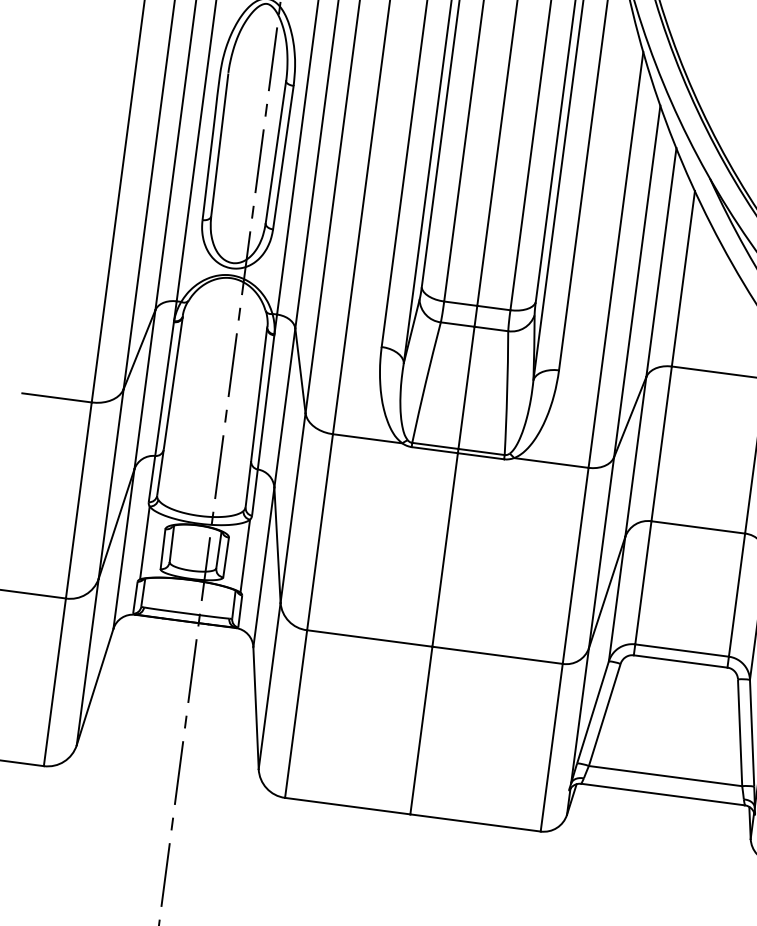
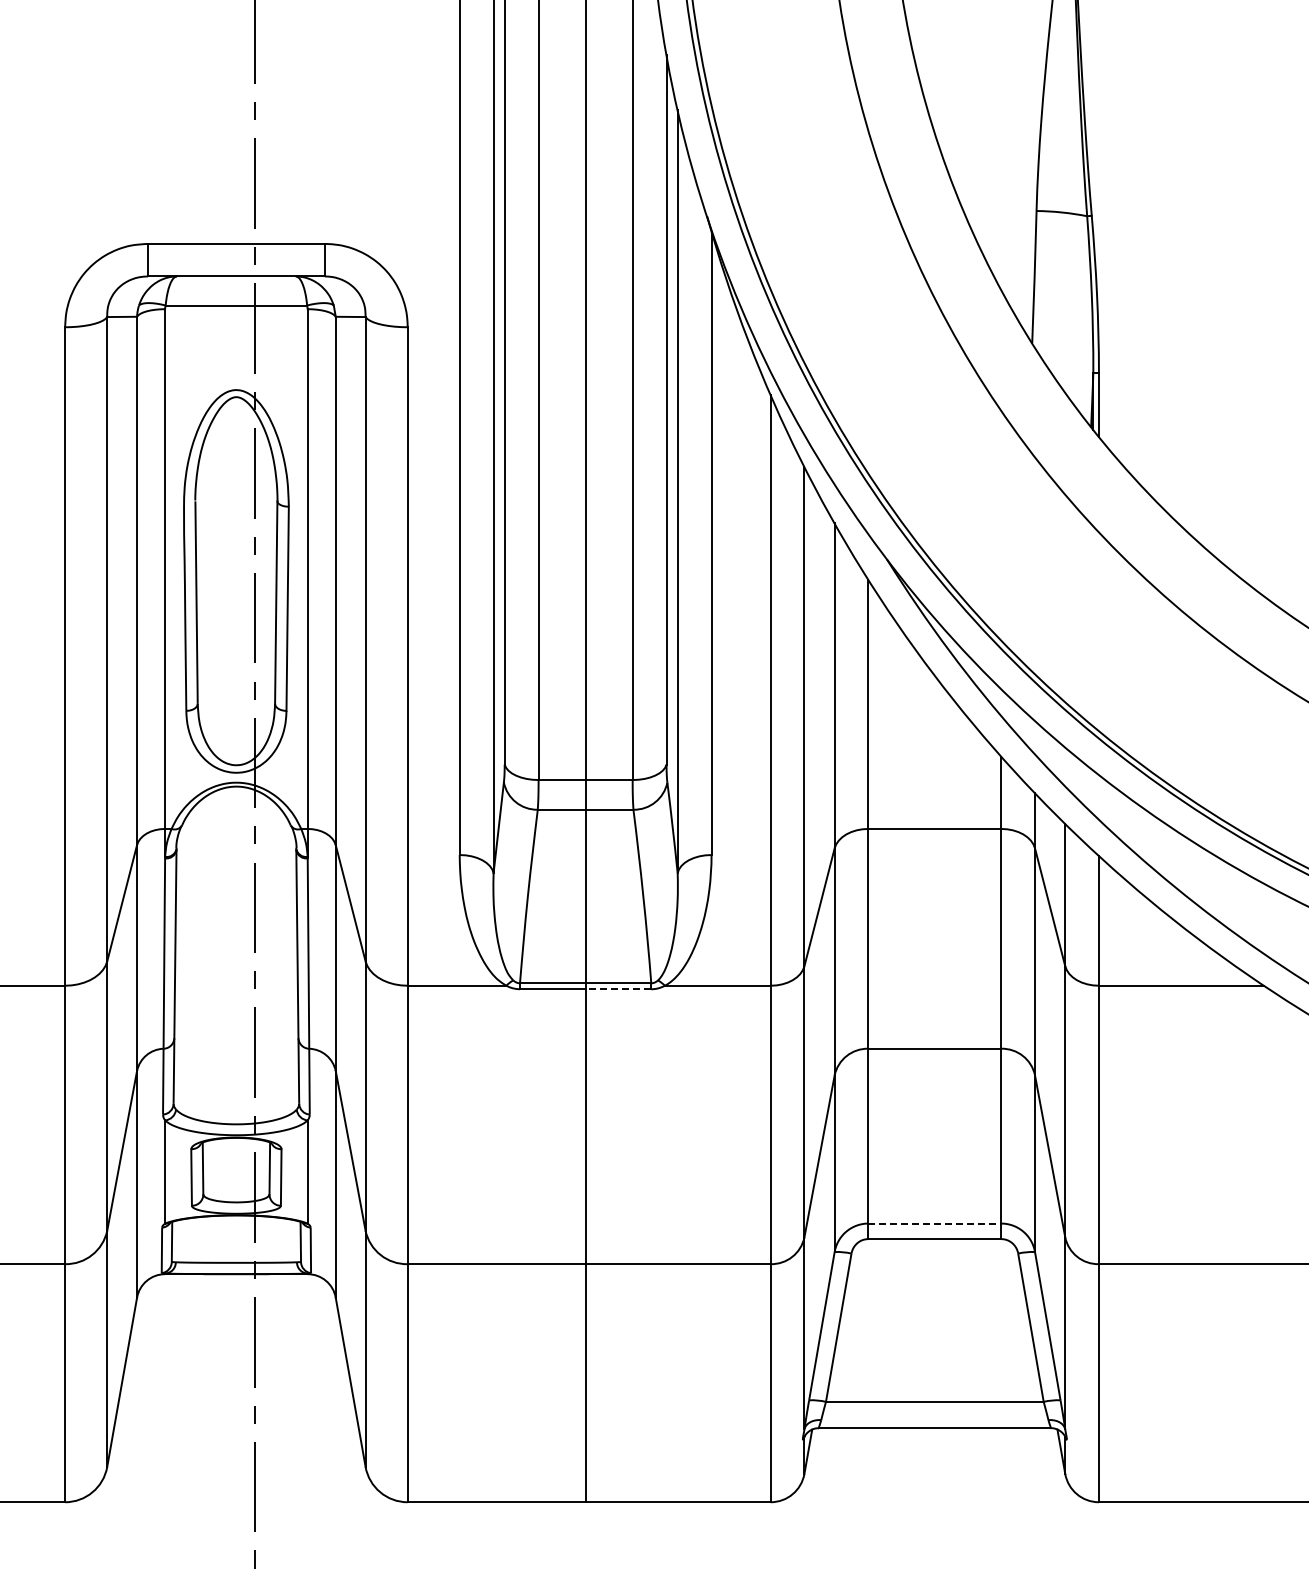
line: (481, 456) -> (618, 989), solid -> dashed
line: (682, 650) -> (935, 1223), solid -> dashed

